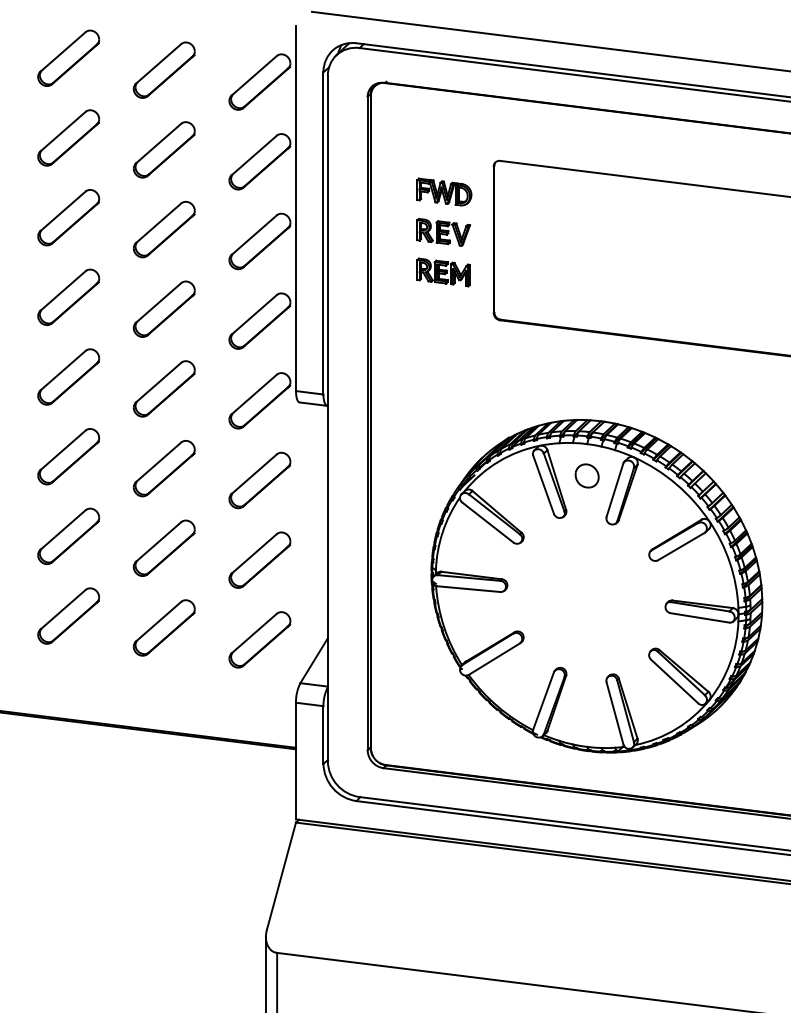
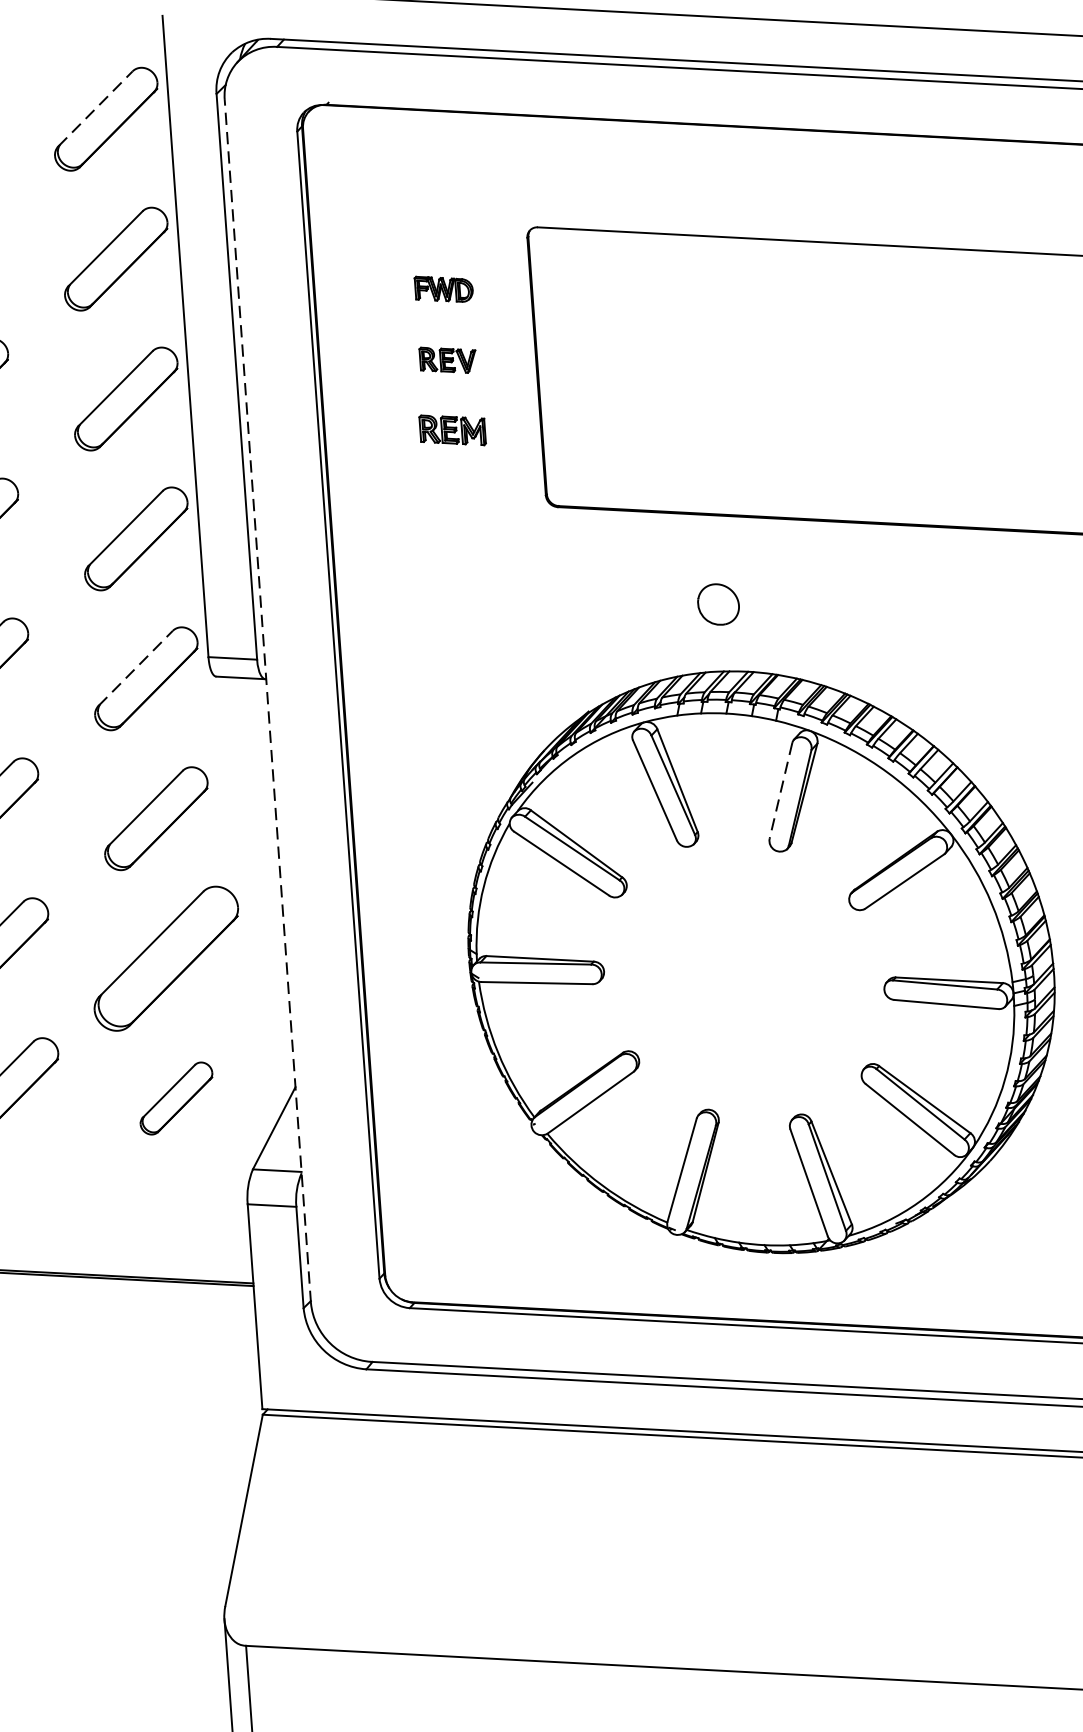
line: (254, 75) -> (95, 108), solid -> dashed
part: (444, 191) -> (444, 288), size x0.6
part: (443, 232) -> (447, 360), size x0.6
part: (443, 272) -> (452, 430), size x0.7
line: (254, 394) -> (136, 668), solid -> dashed
line: (327, 418) -> (267, 701), solid -> dashed
part: (586, 475) -> (717, 603), moved
line: (614, 490) -> (780, 791), solid -> dashed
part: (259, 559) -> (165, 957), size x1.4
part: (259, 639) -> (175, 1097), size x0.7

